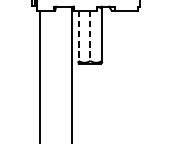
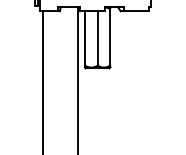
line: (78, 35) -> (84, 38), dashed -> solid
line: (90, 35) -> (97, 38), dashed -> solid

